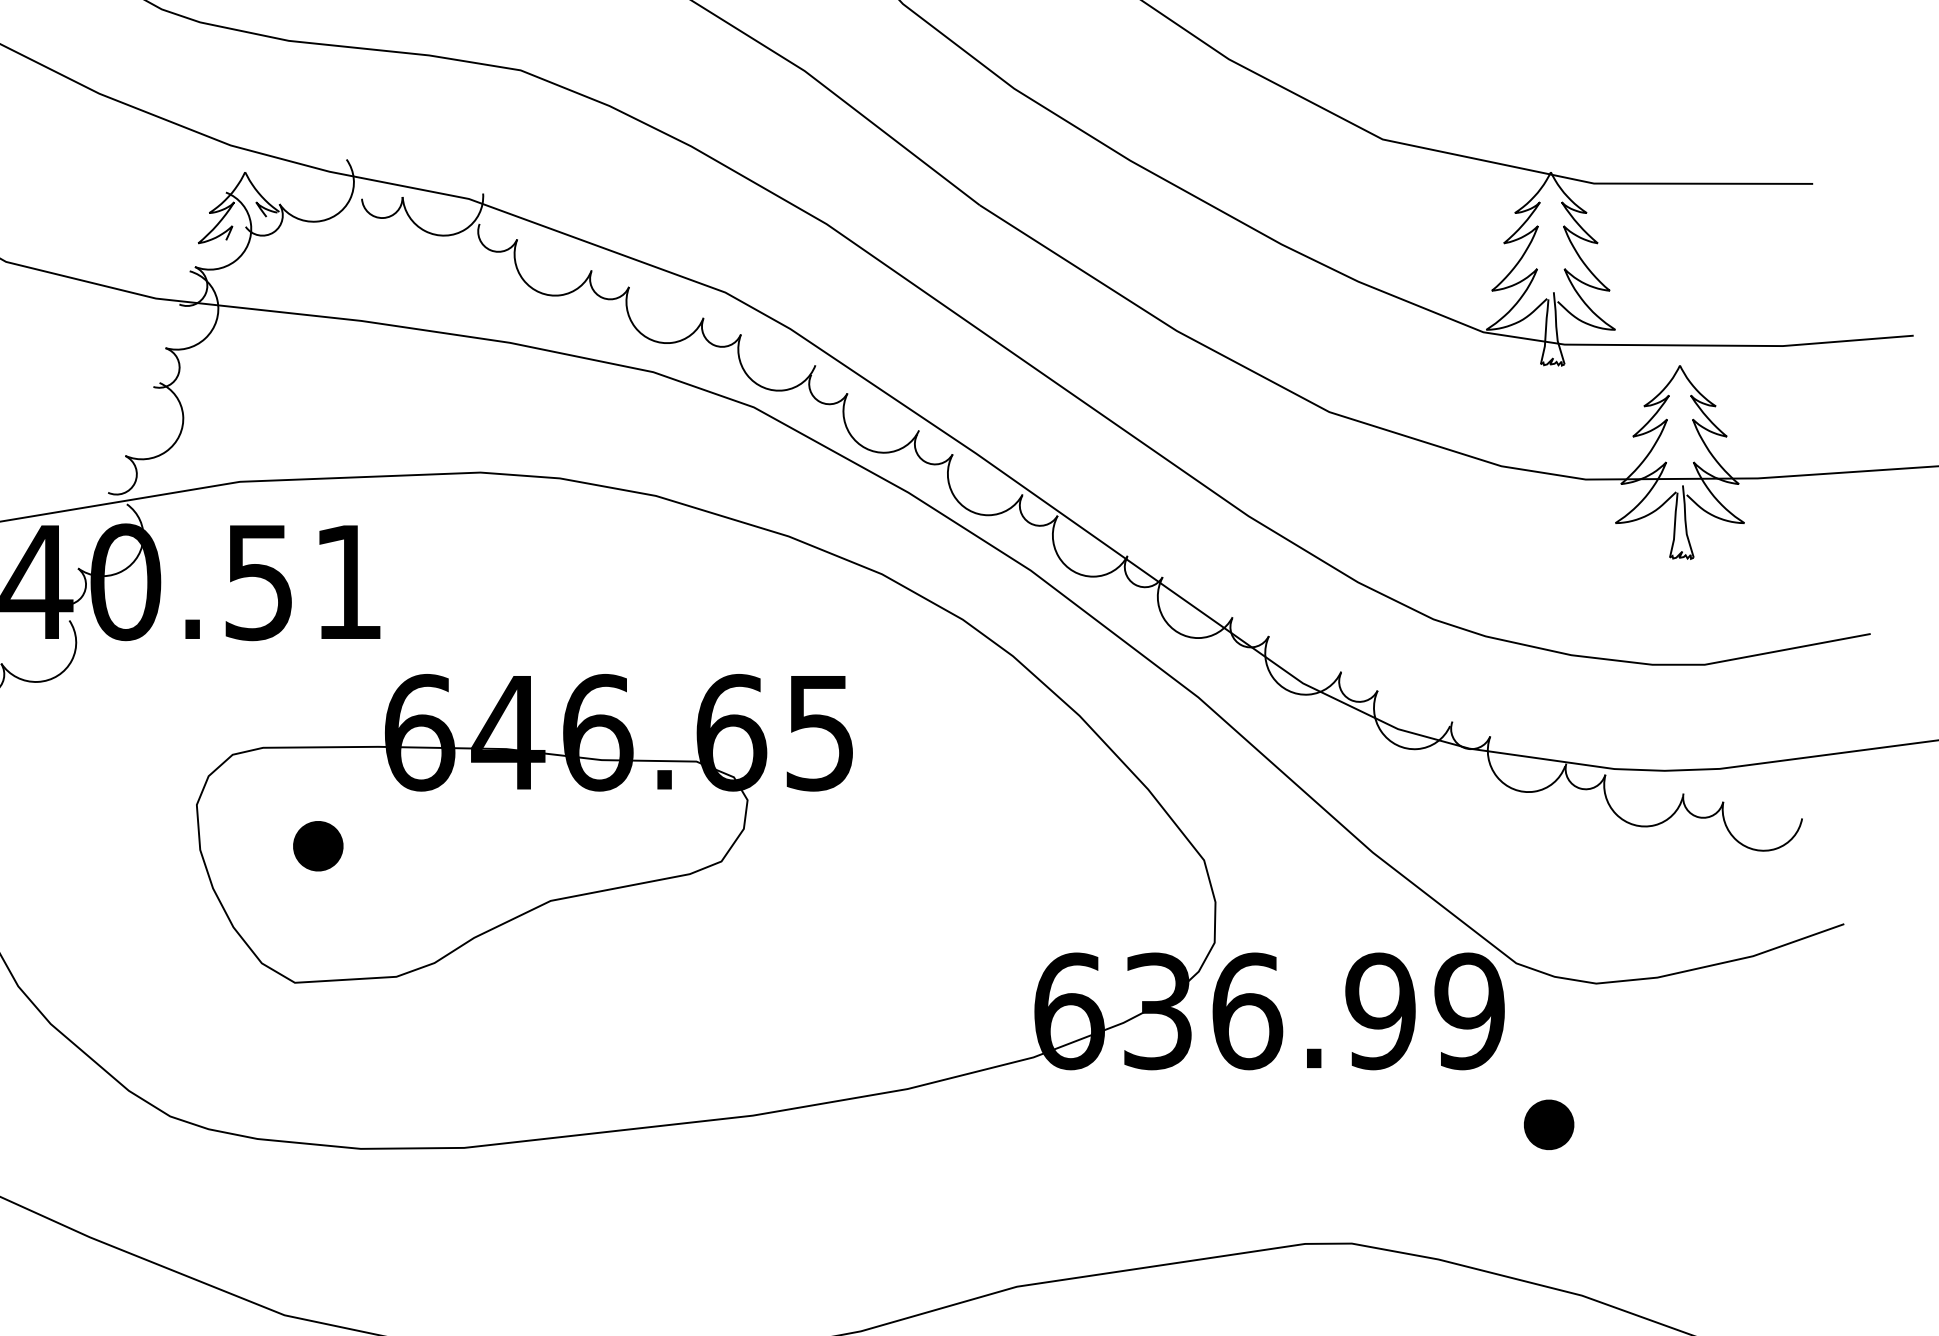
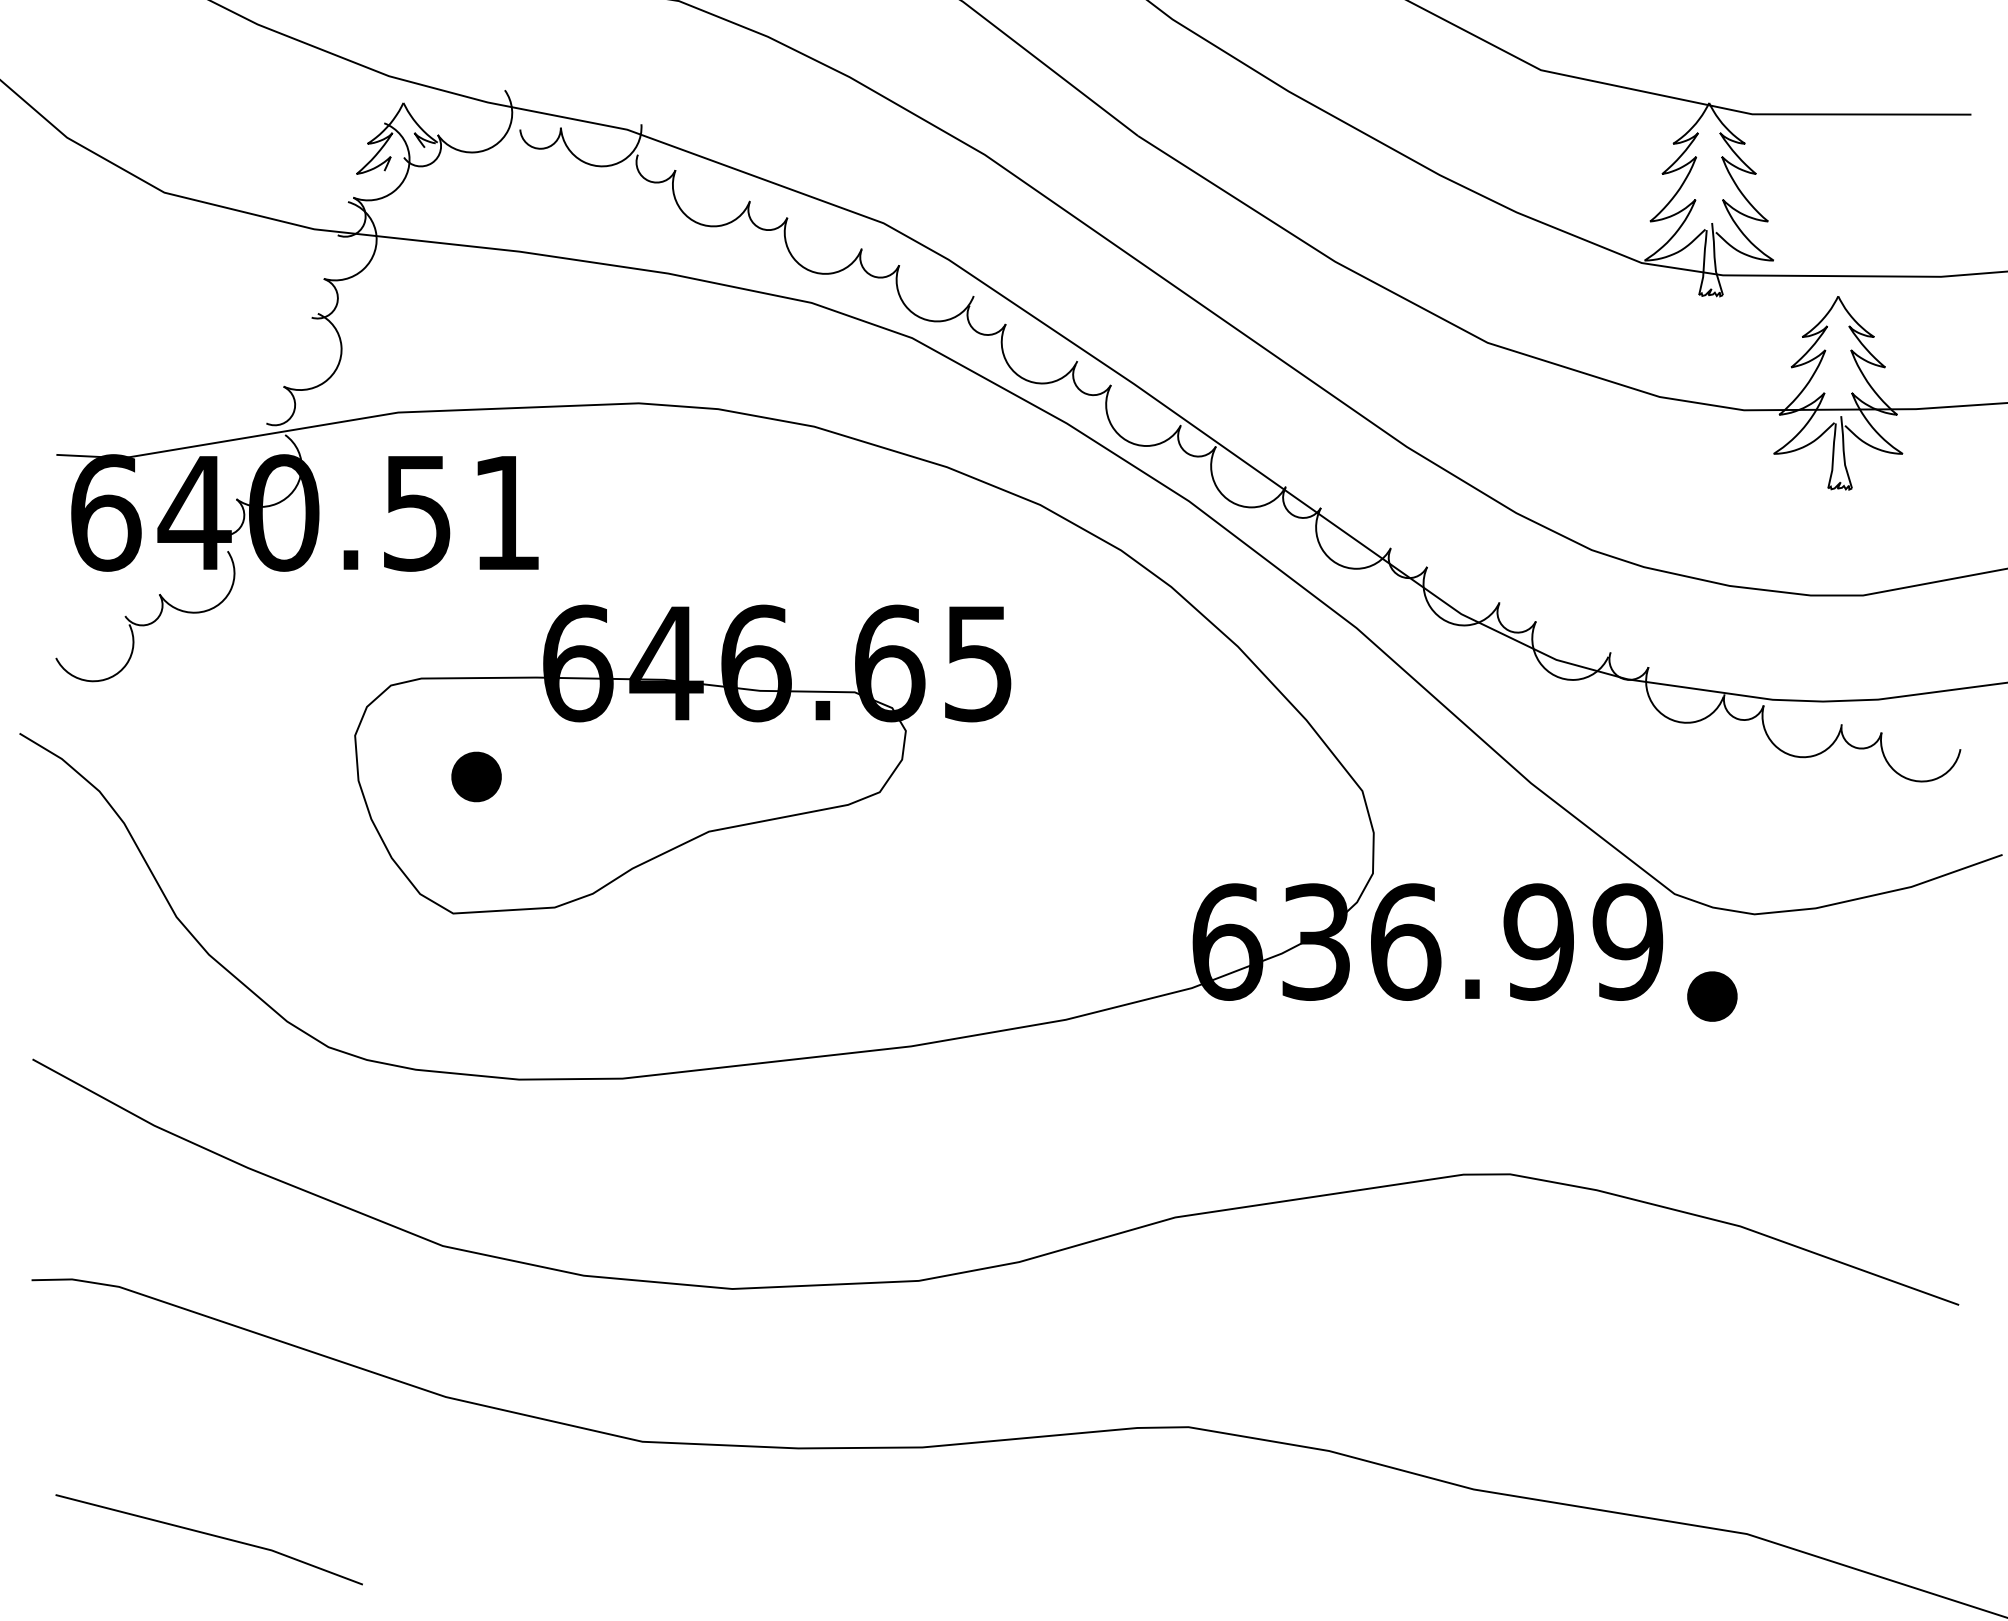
part: (1549, 1124) -> (1712, 996), moved

